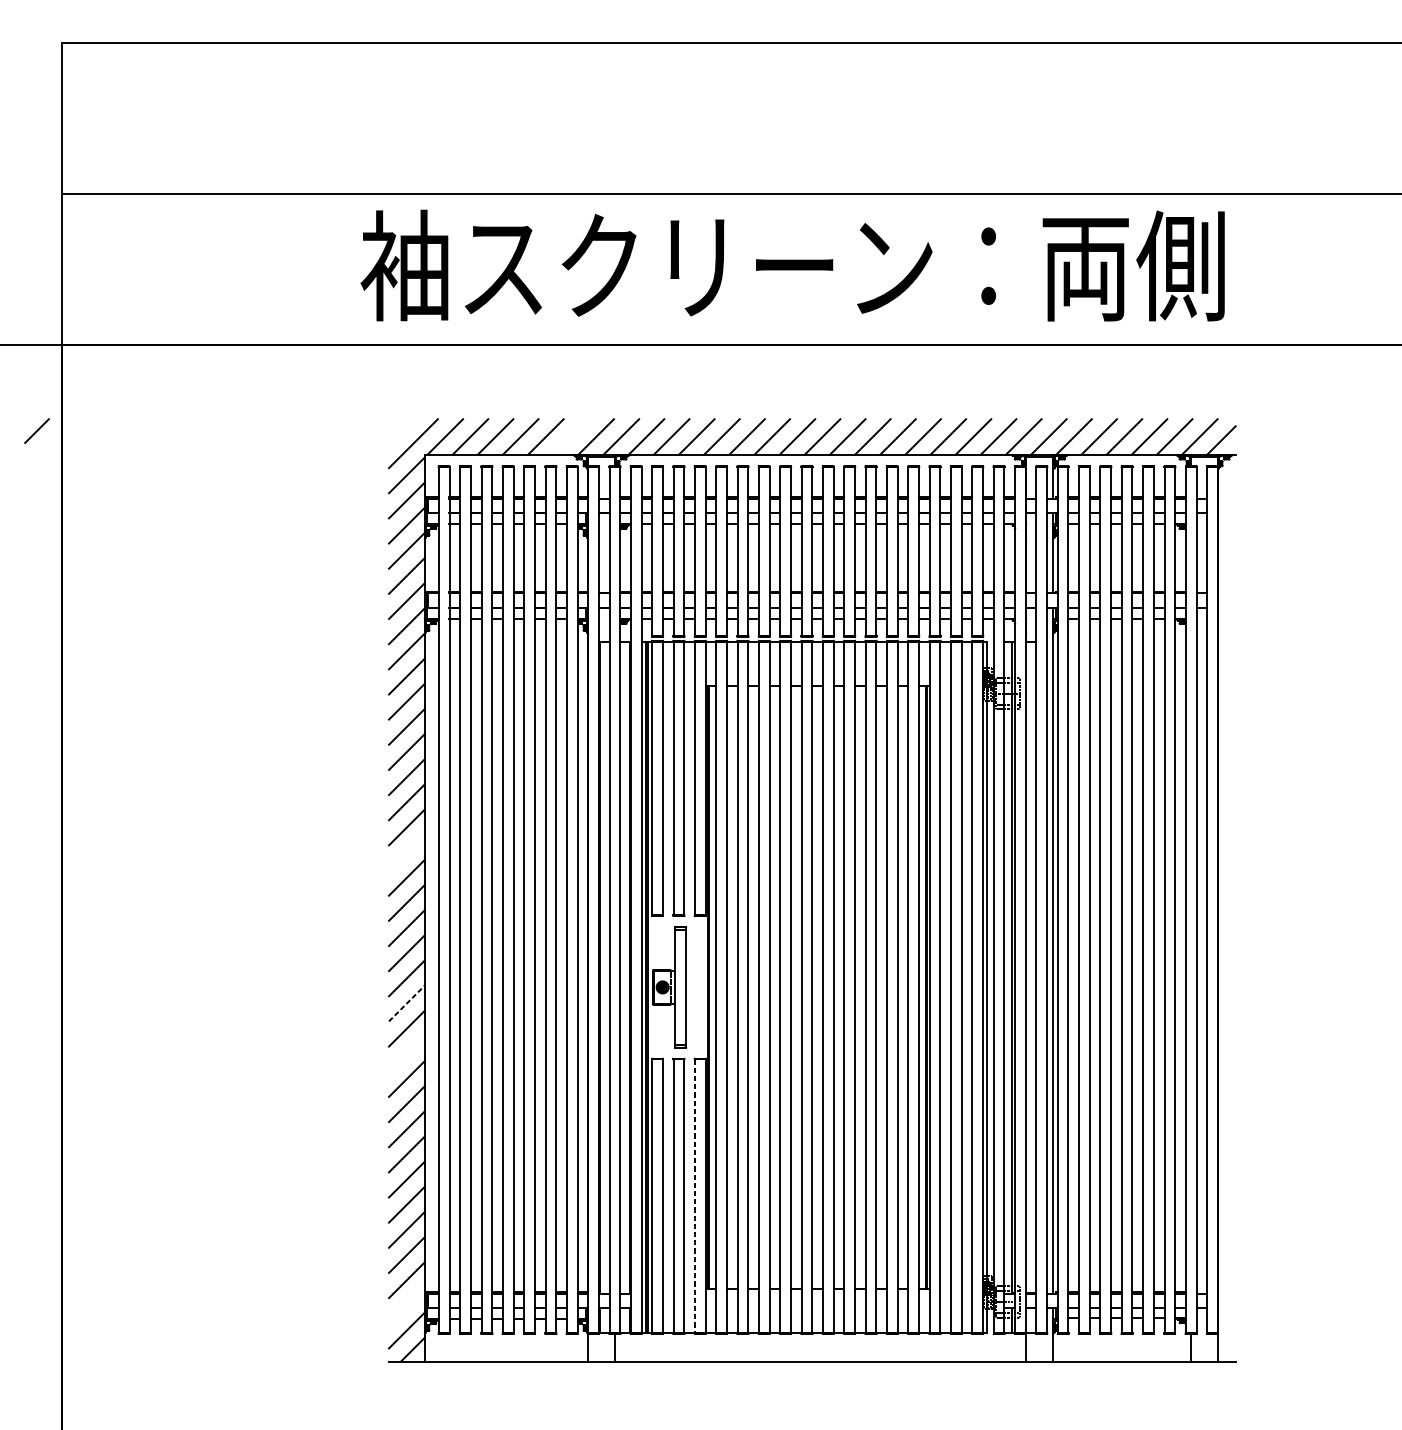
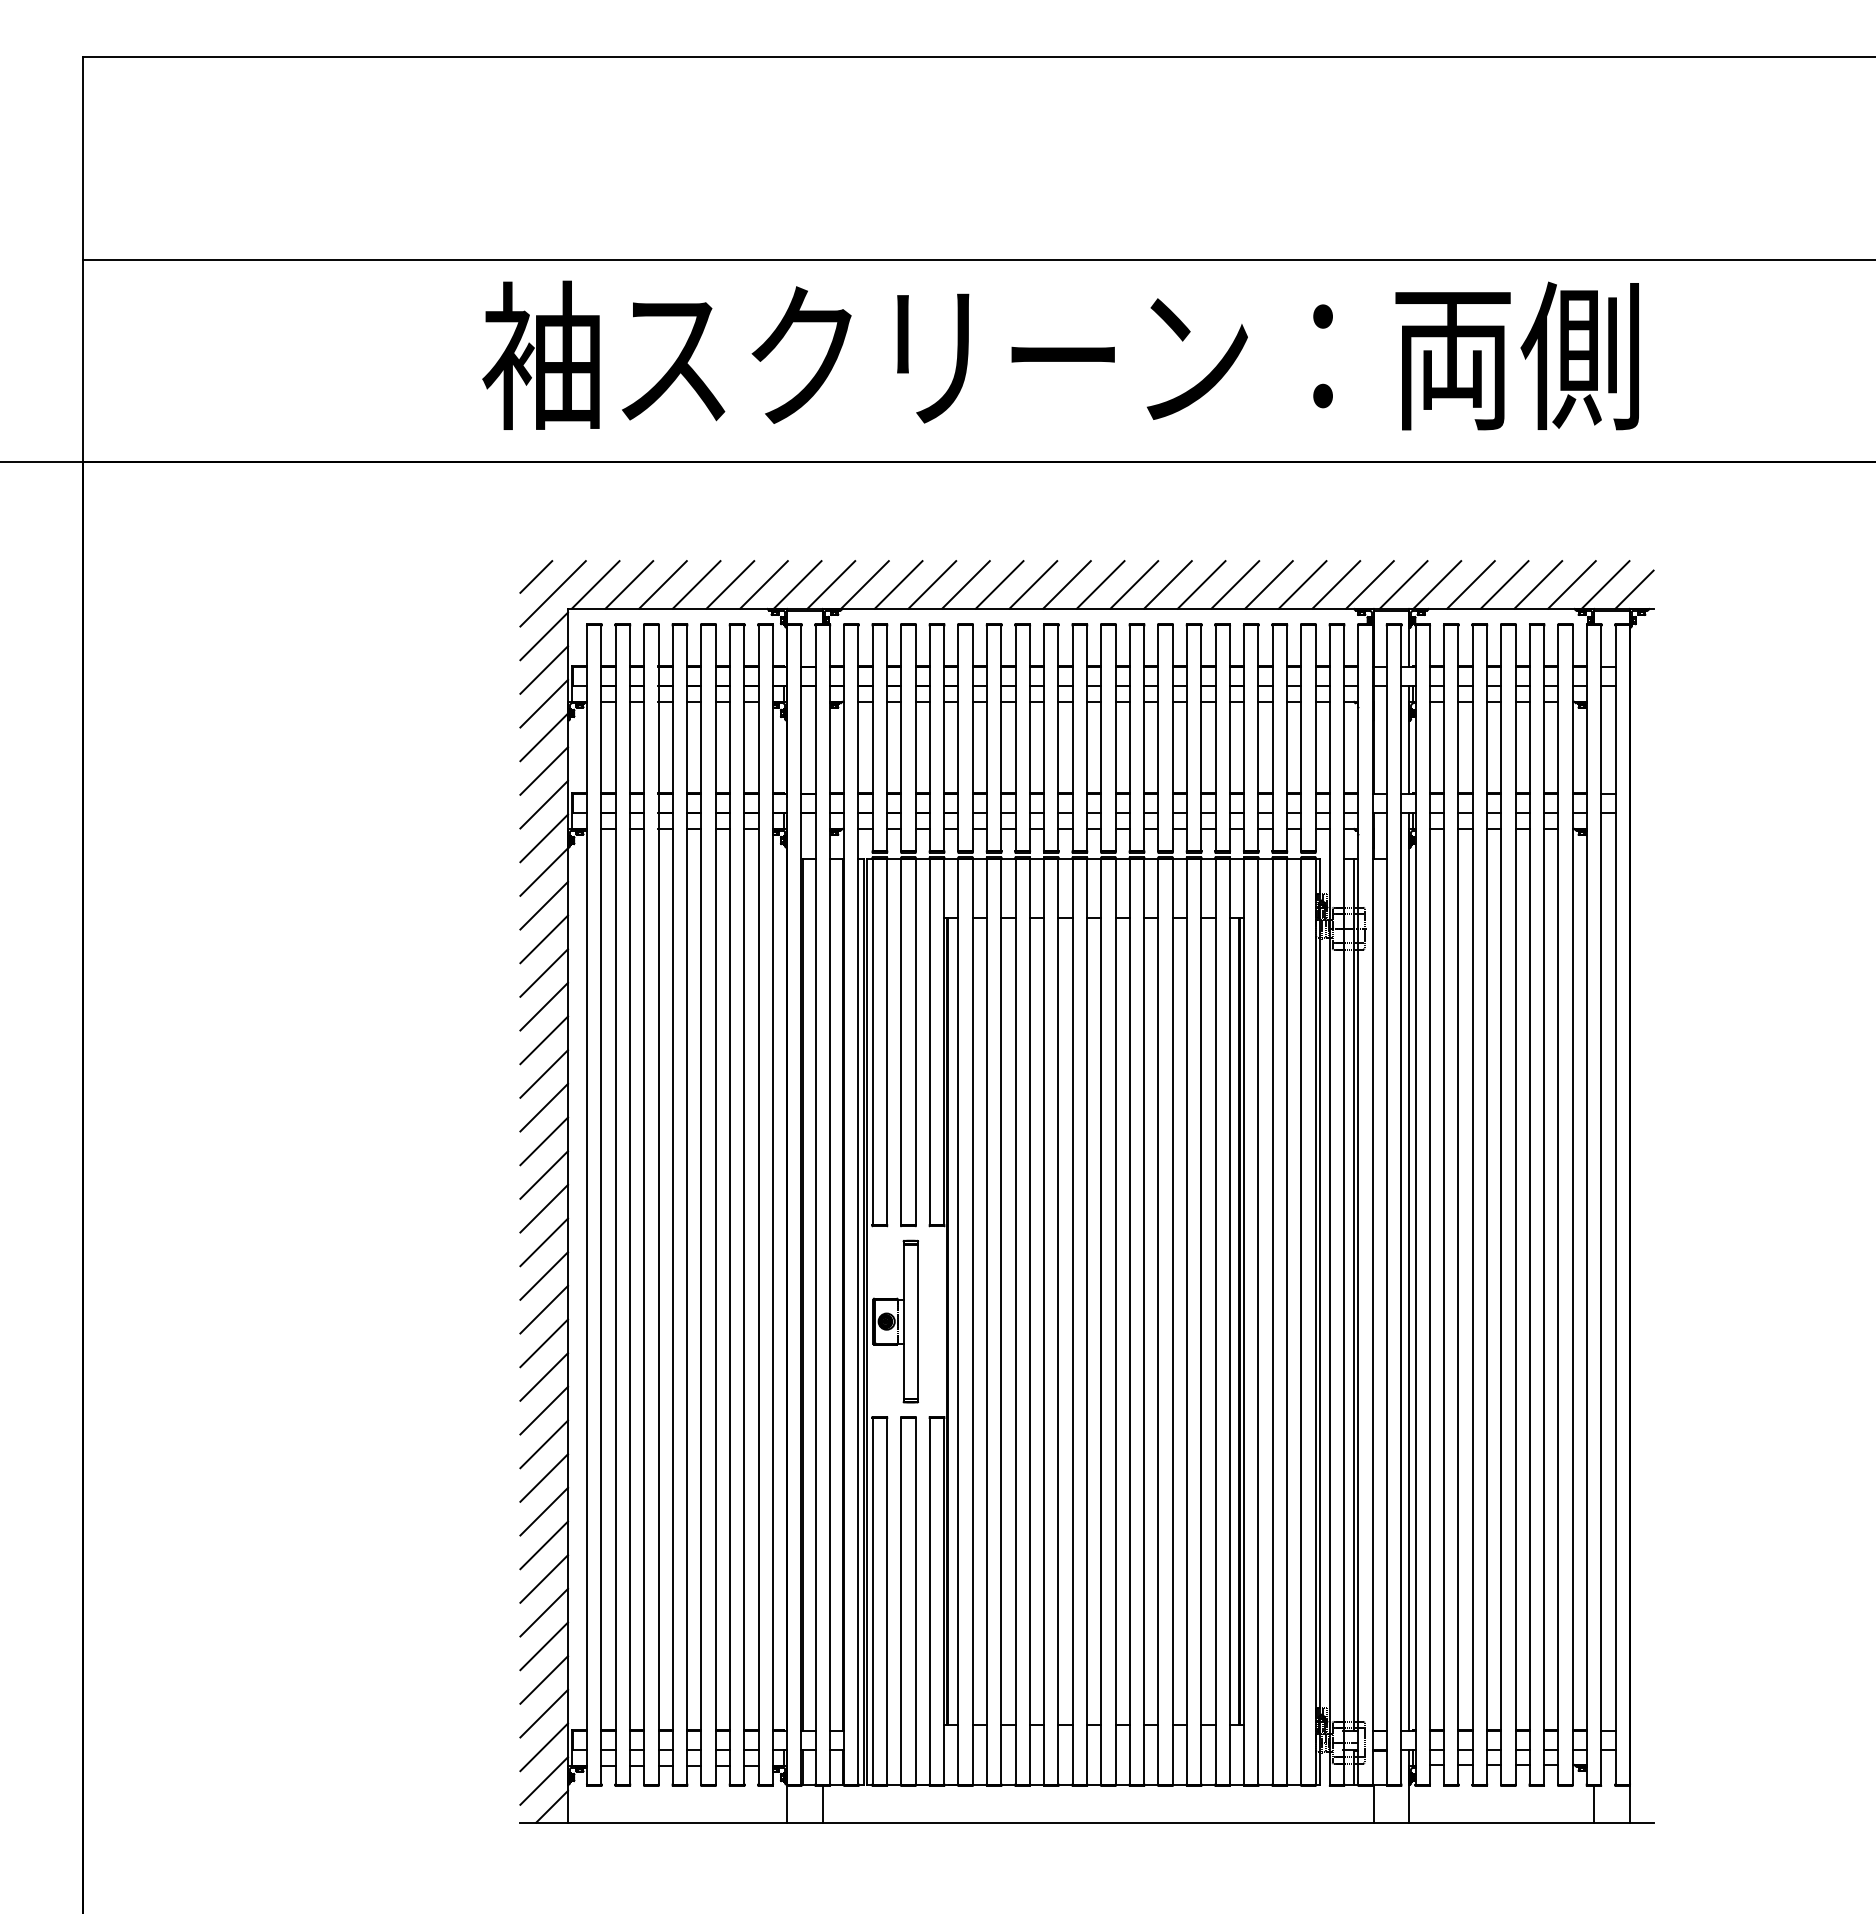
line: (37, 430) -> (536, 576), moved
line: (570, 436) -> (763, 584), added
line: (407, 852) -> (544, 1141), added
line: (407, 1003) -> (544, 1343), dashed -> solid
line: (407, 1053) -> (544, 1410), added
line: (694, 1196) -> (929, 1601), dashed -> solid
line: (407, 1305) -> (544, 1747), added

